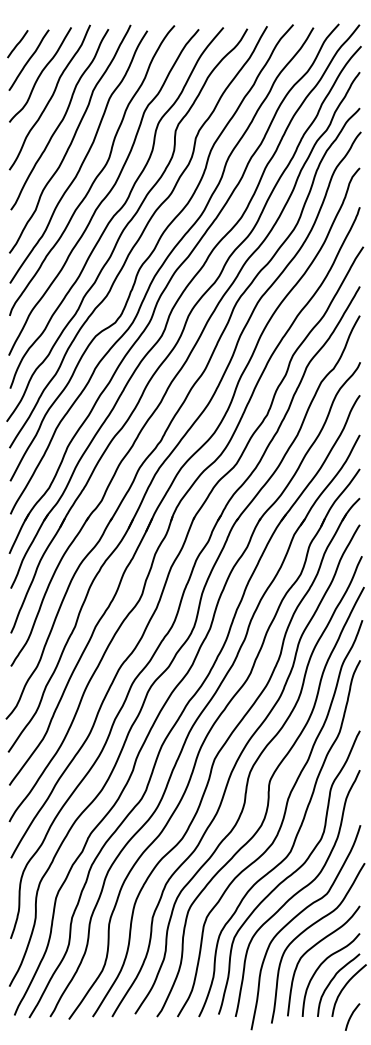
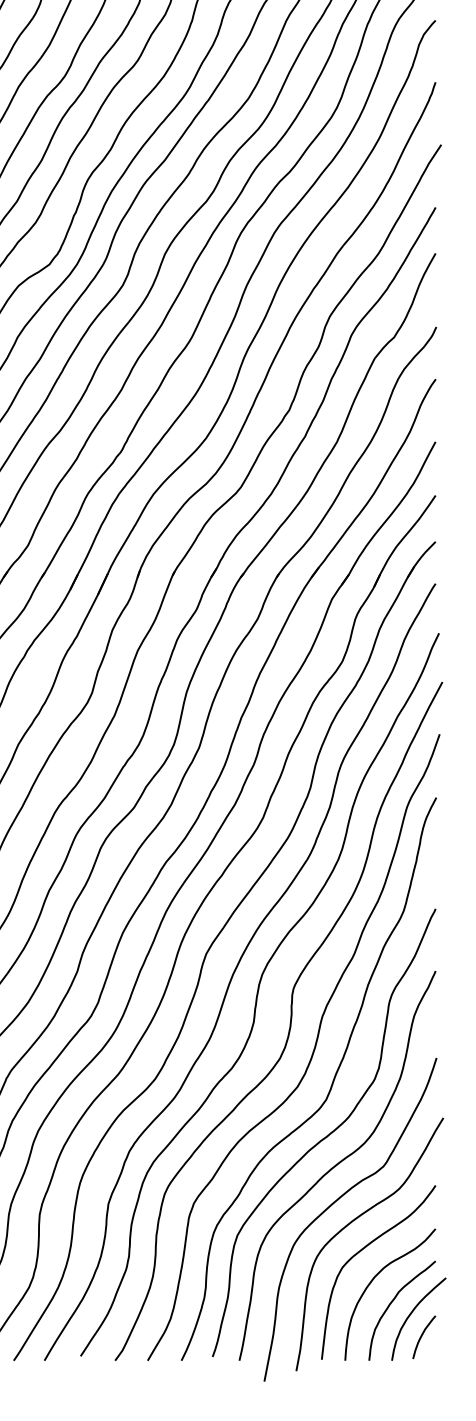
curve: (352, 1015) -> (423, 1334), moved

